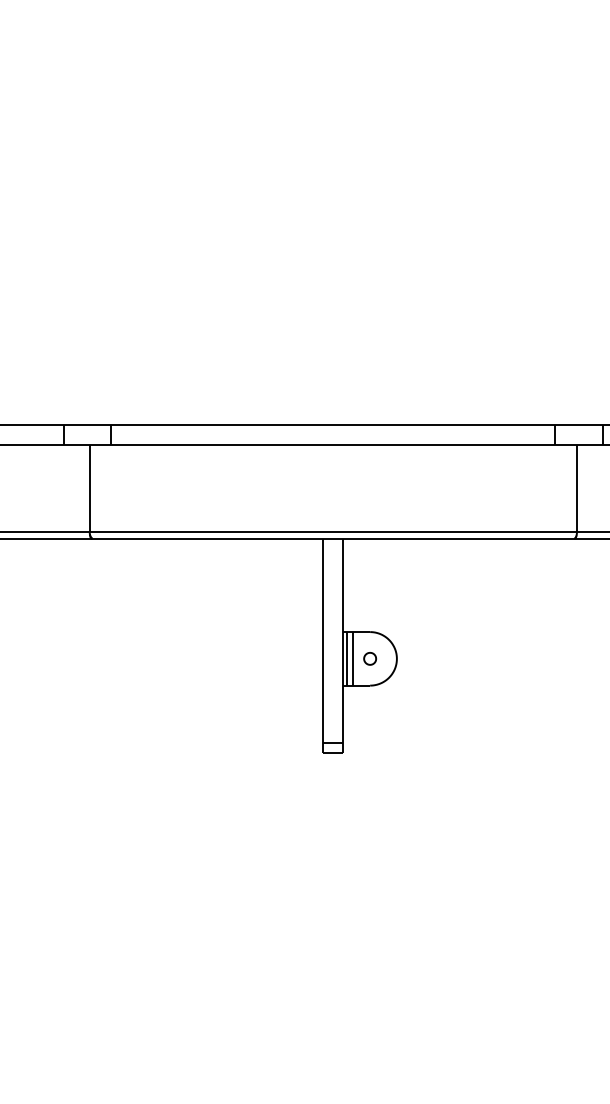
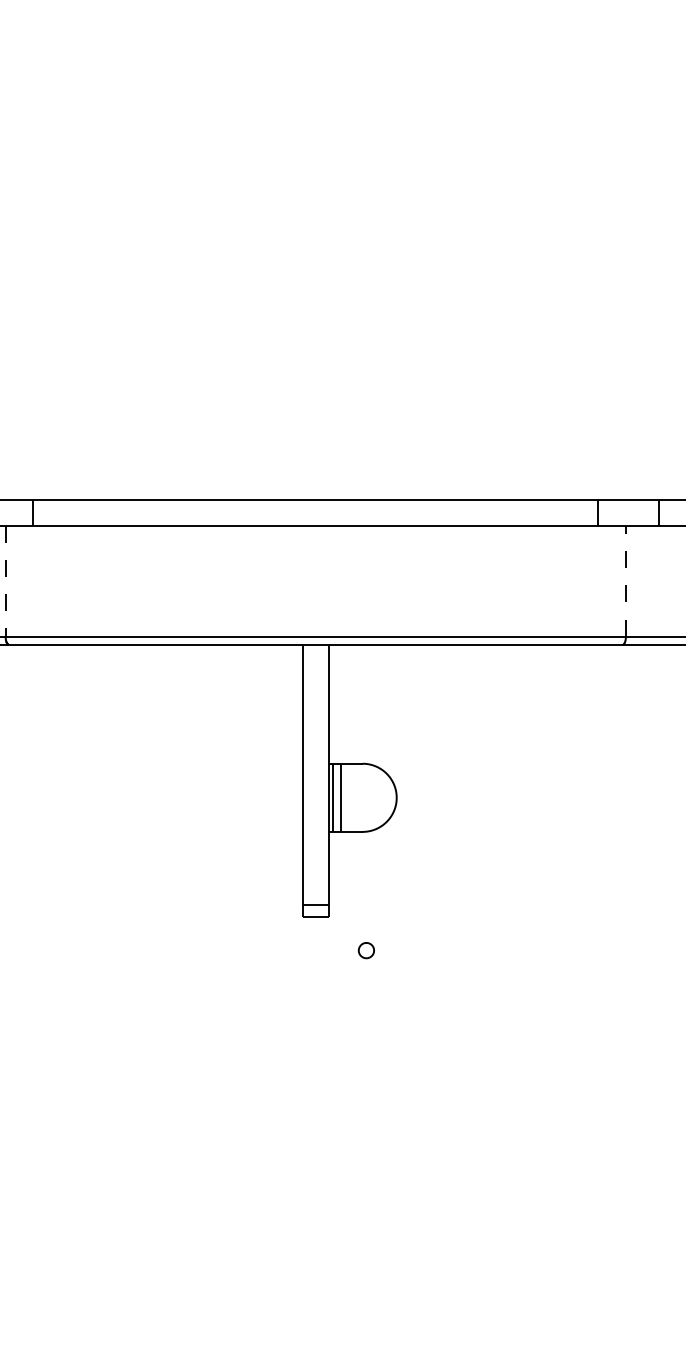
line: (89, 488) -> (5, 580), solid -> dashed
line: (576, 488) -> (625, 580), solid -> dashed
part: (369, 658) -> (365, 950), moved

